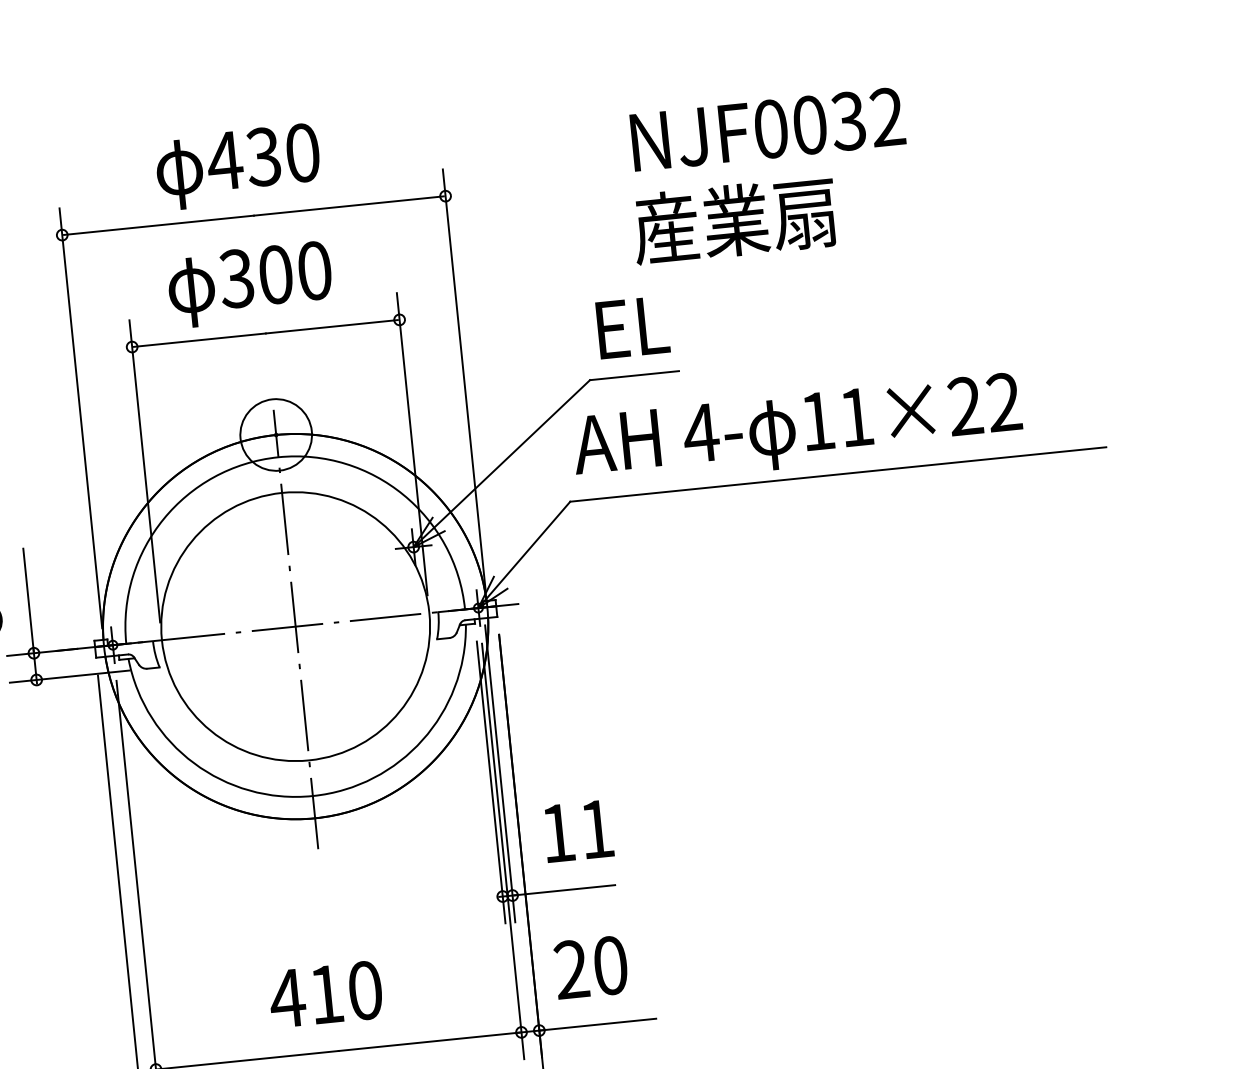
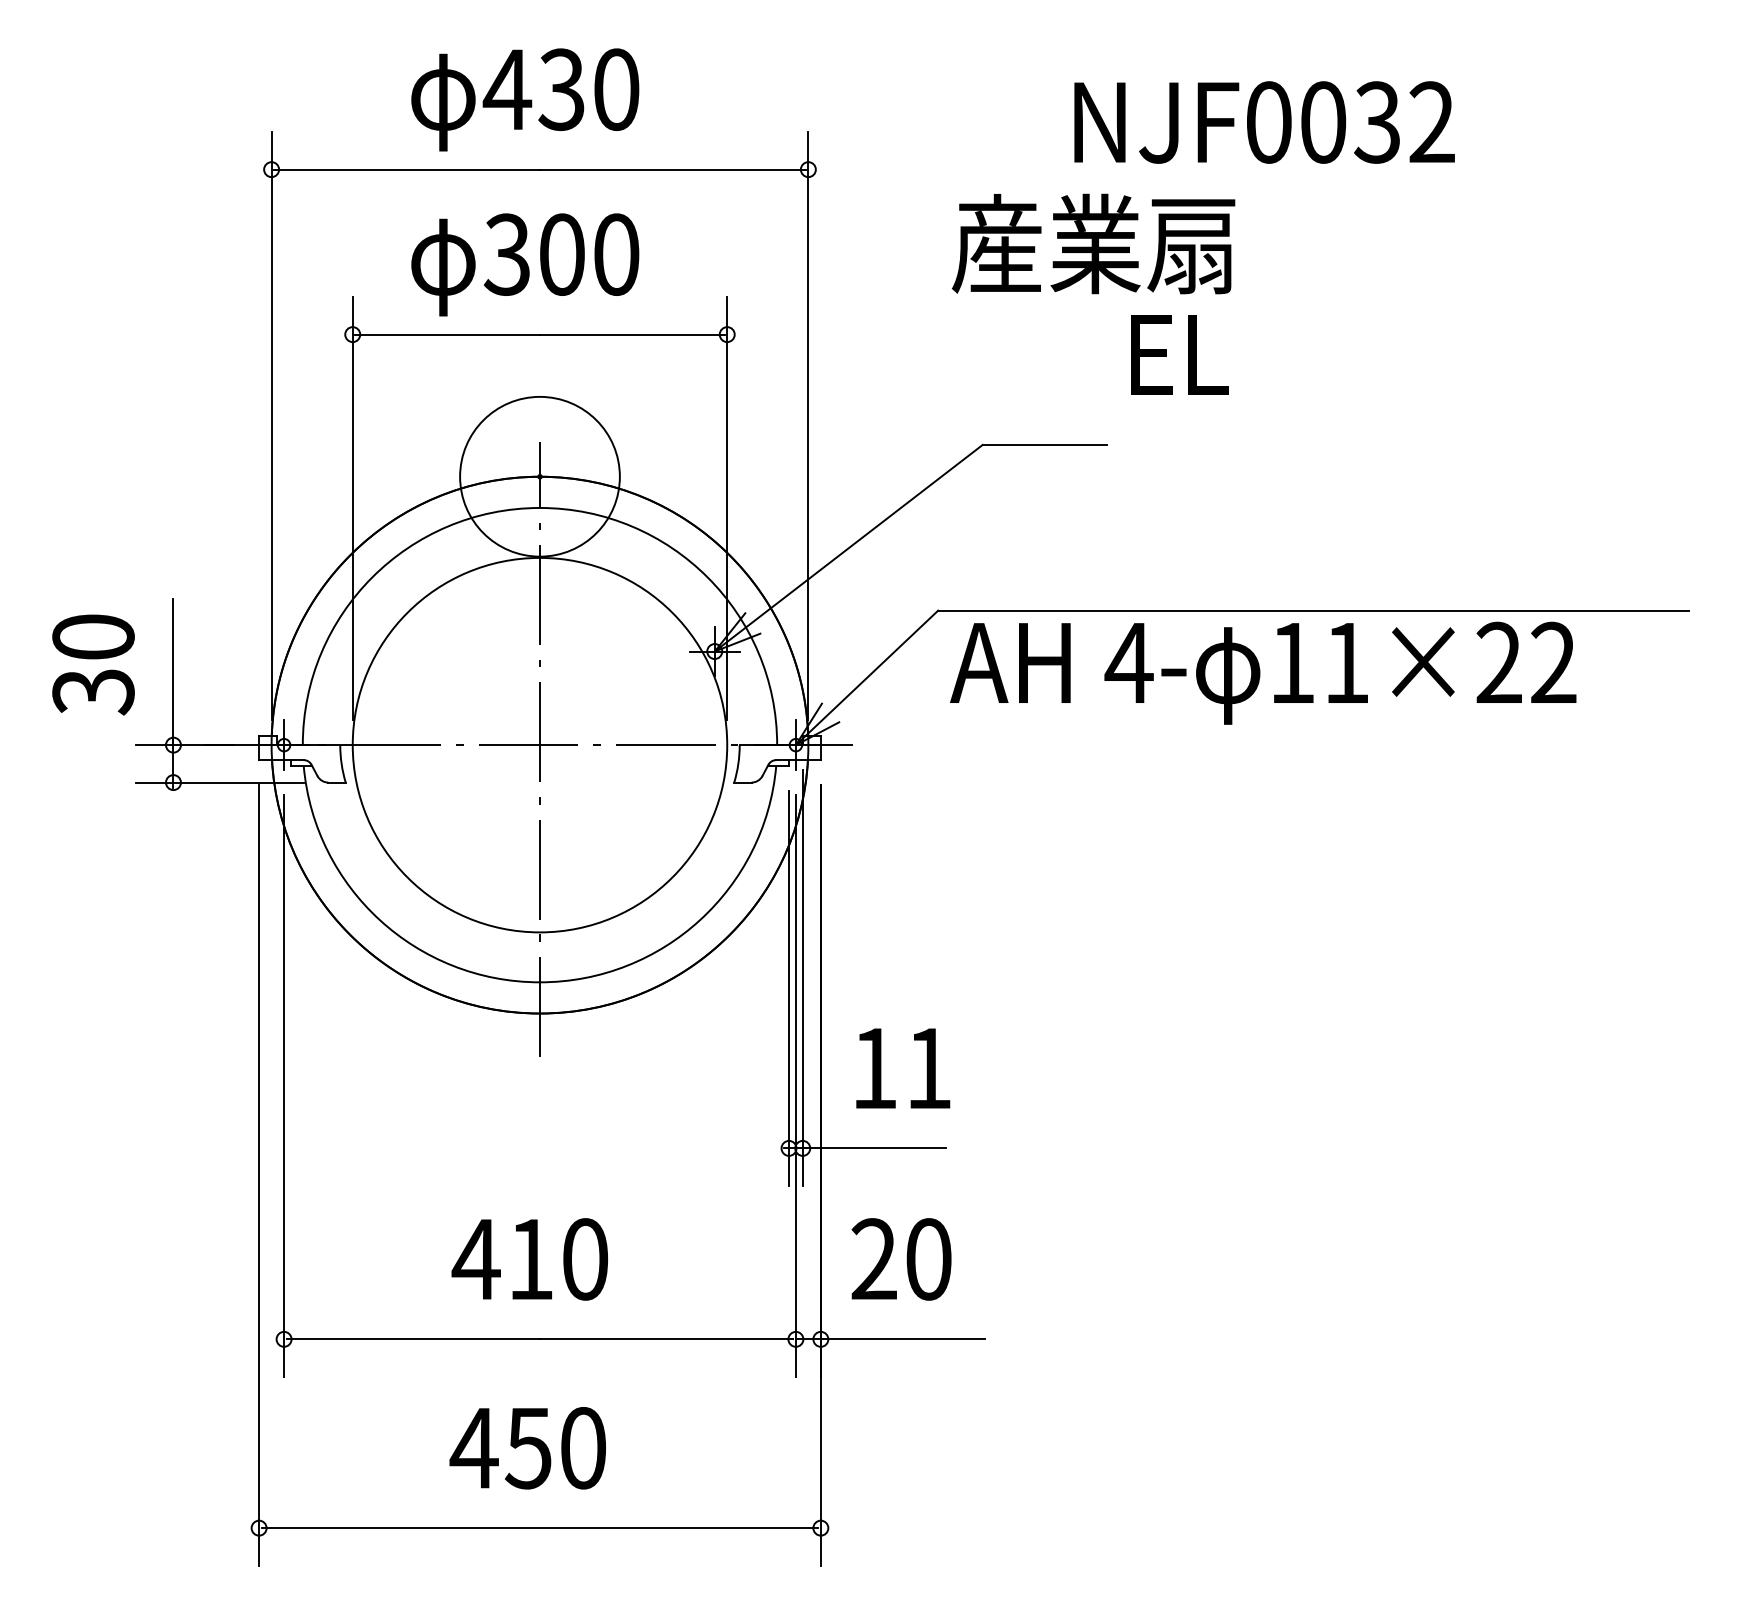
text: (734, 220) -> (1093, 243), moved
text: (632, 327) -> (1179, 354), moved
text: (797, 430) -> (1263, 672), moved
circle: (275, 434) -> (539, 476), size x1.6

